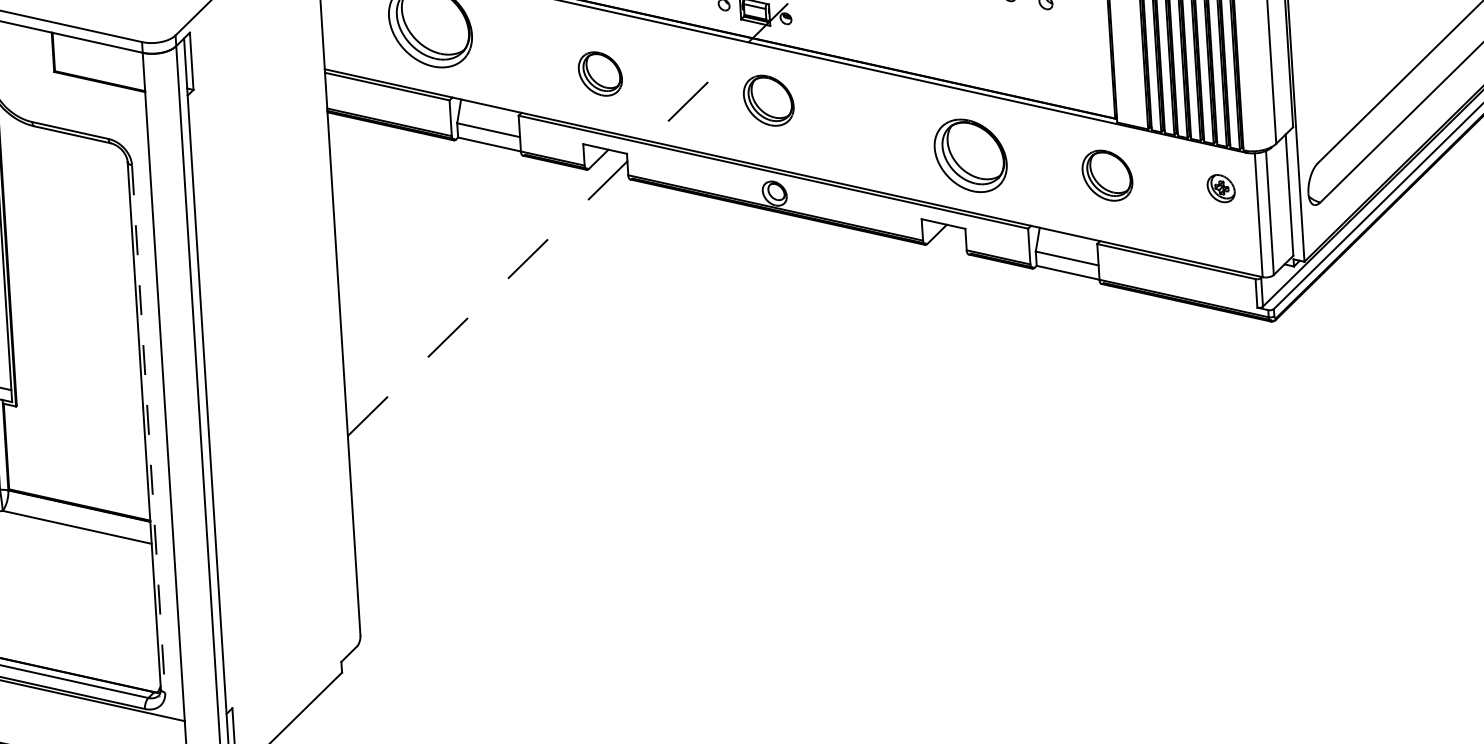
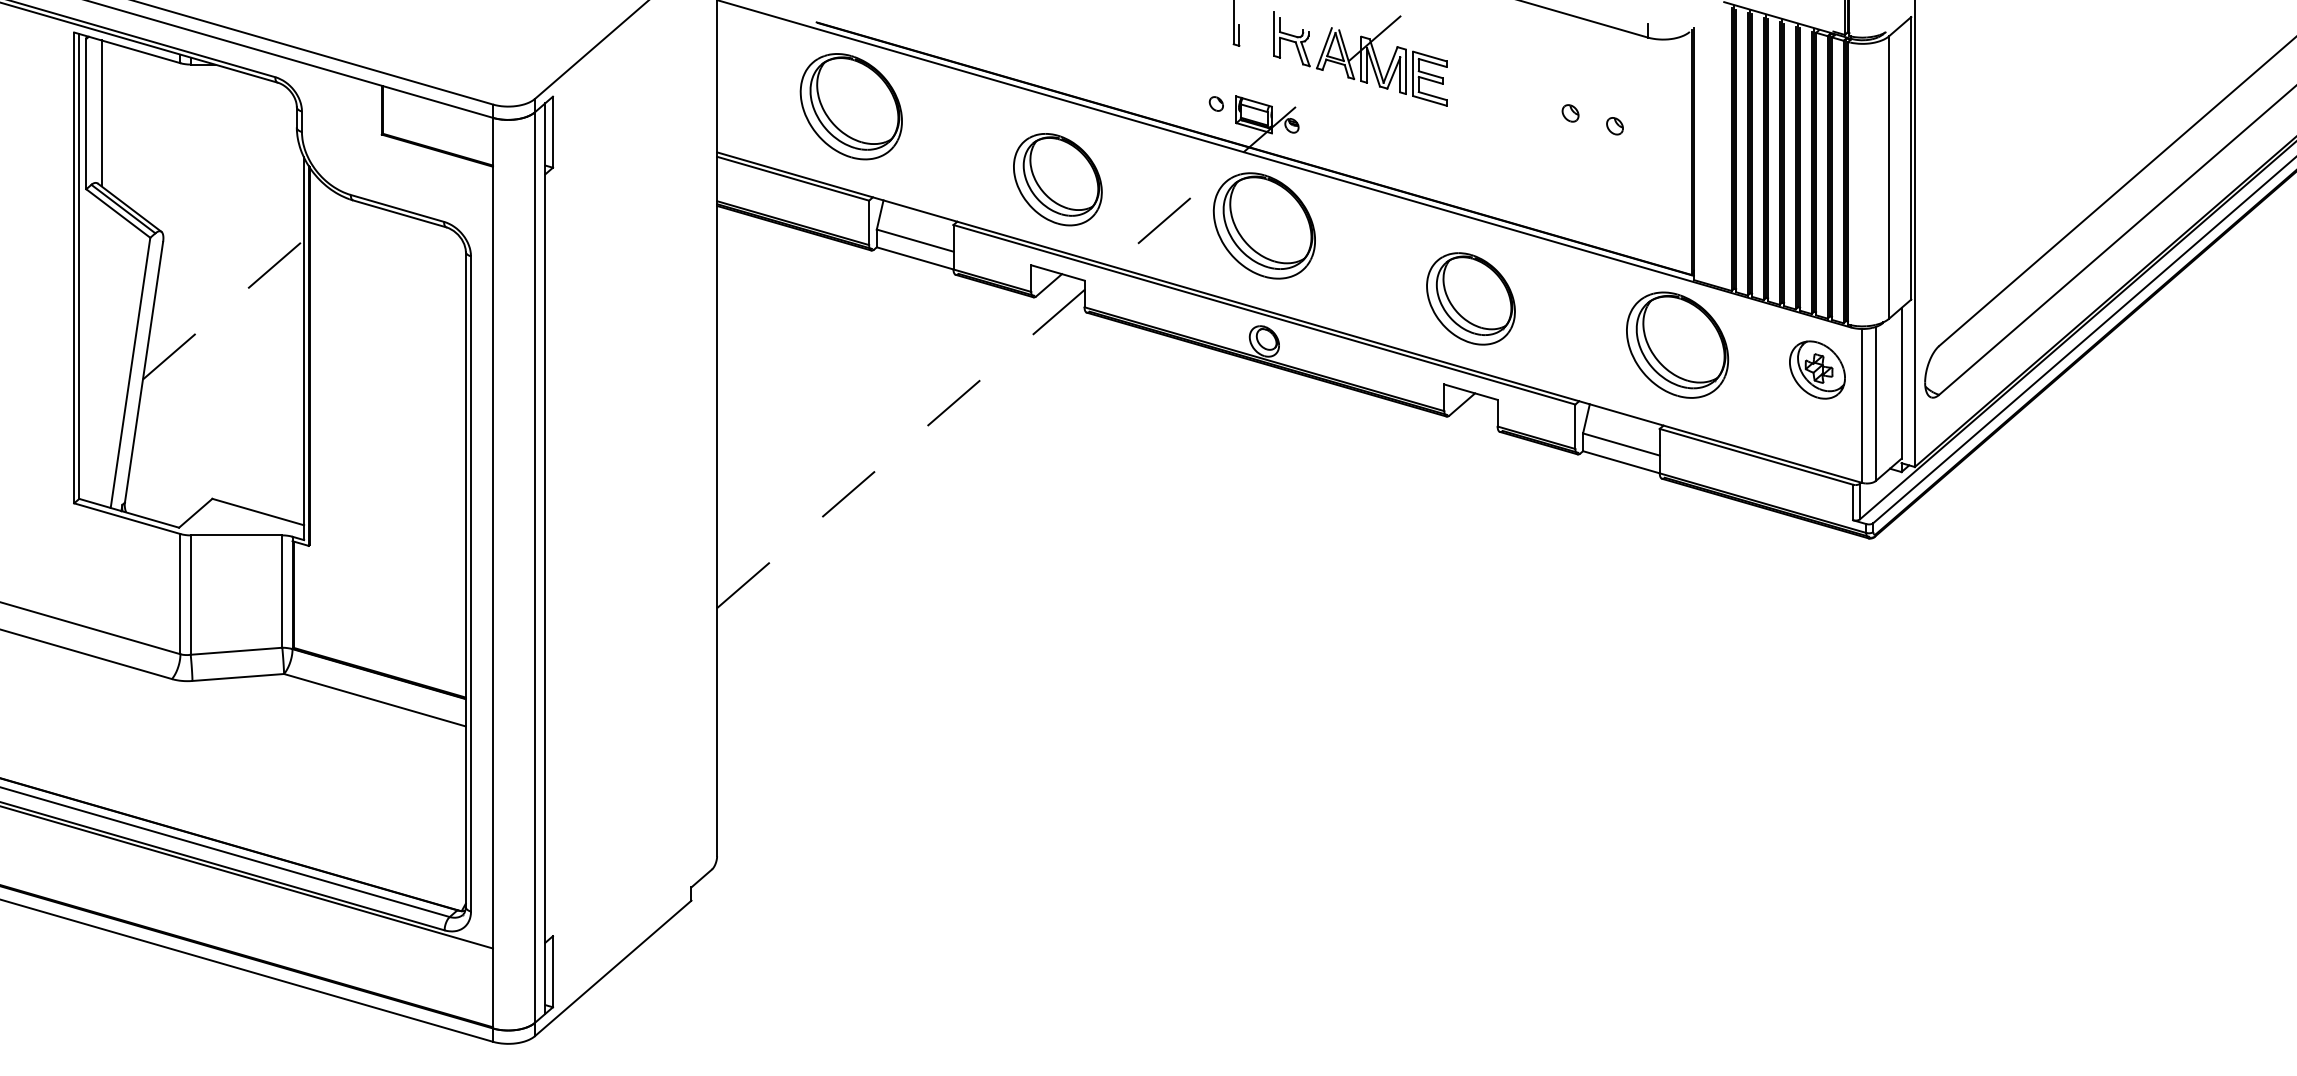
part: (600, 73) -> (1057, 179), size x1.67
part: (768, 100) -> (1263, 225), size x1.67
part: (970, 155) -> (1470, 298), moved
part: (1107, 175) -> (1677, 344), size x1.67
part: (1221, 188) -> (1817, 369), size x1.67
line: (149, 428) -> (471, 583), dashed -> solid

